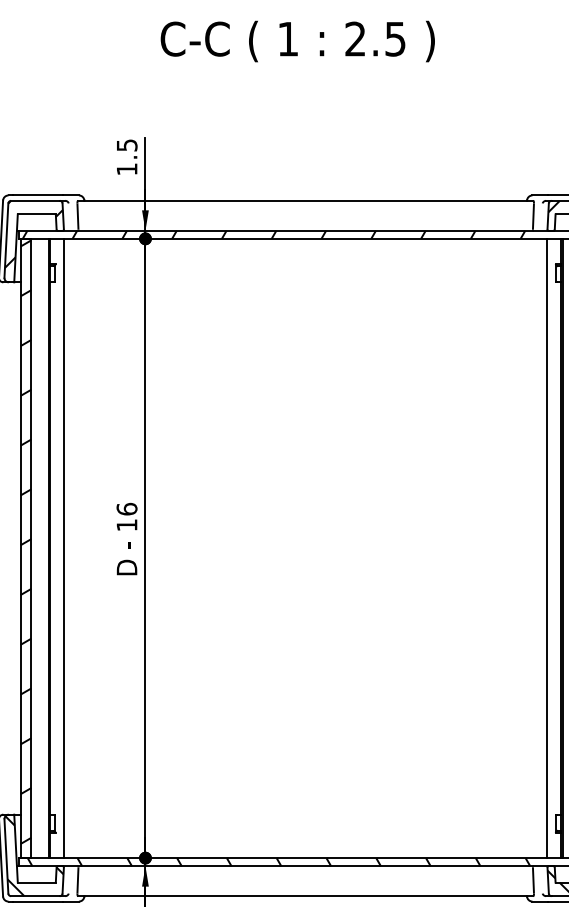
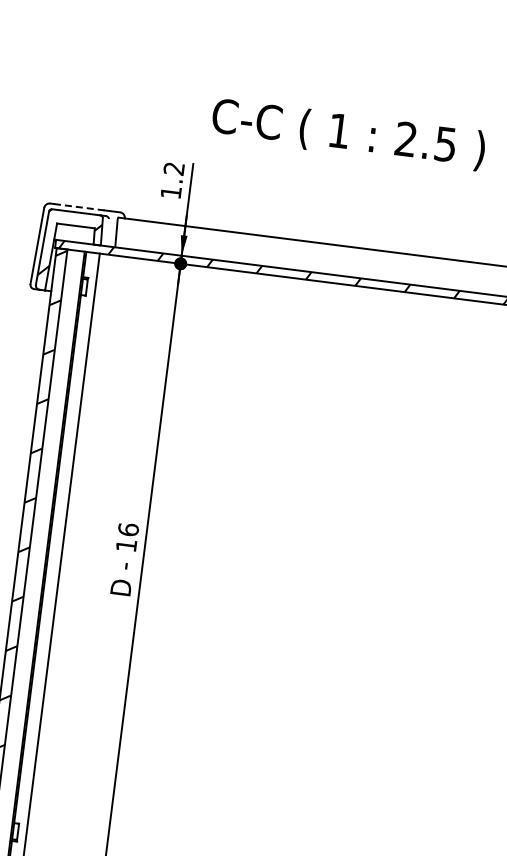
text: (297, 41) -> (348, 134), moved
text: (126, 145) -> (173, 168), 1.5 -> 1.2
line: (37, 195) -> (79, 207), solid -> dashed

